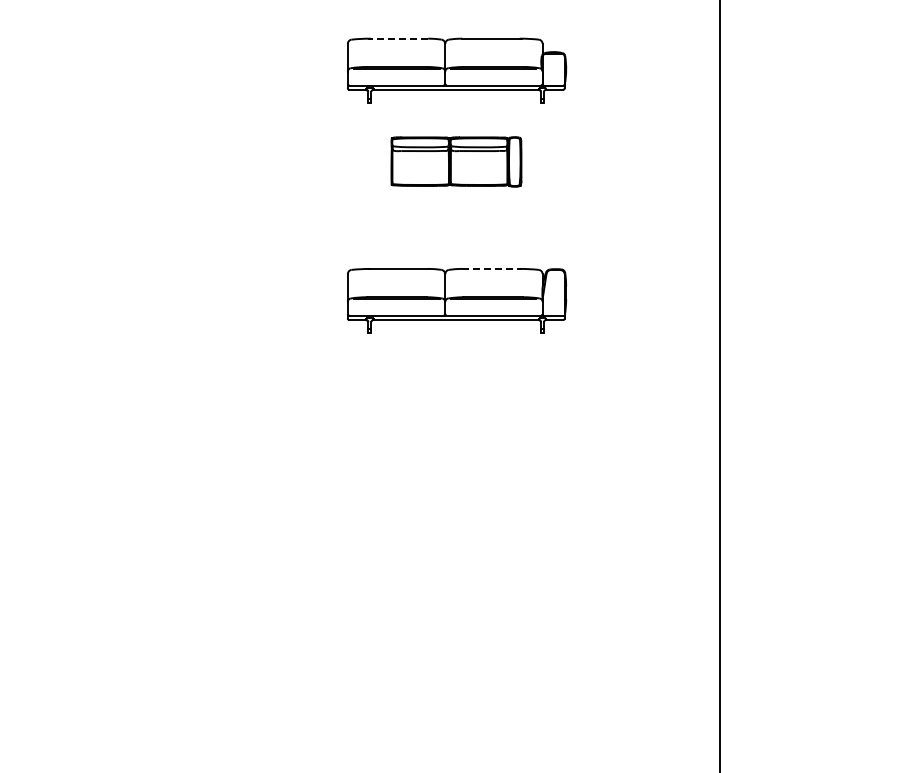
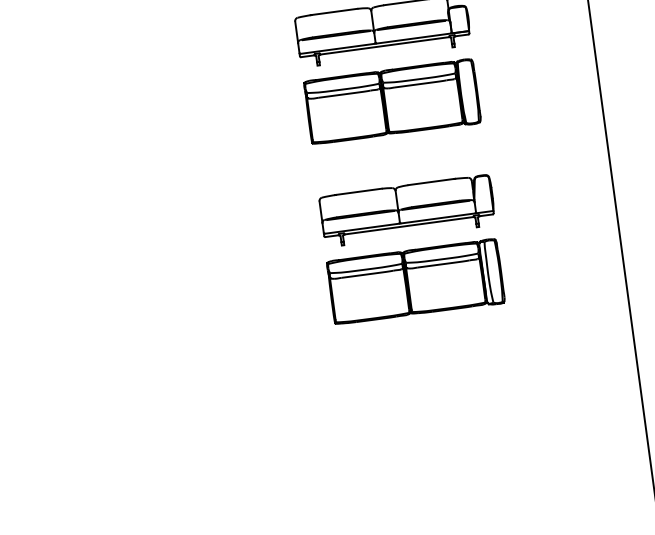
line: (398, 38) -> (334, 11), dashed -> solid
part: (456, 161) -> (392, 101), size x1.67
line: (492, 268) -> (431, 181), dashed -> solid
part: (454, 391) -> (415, 281), added

